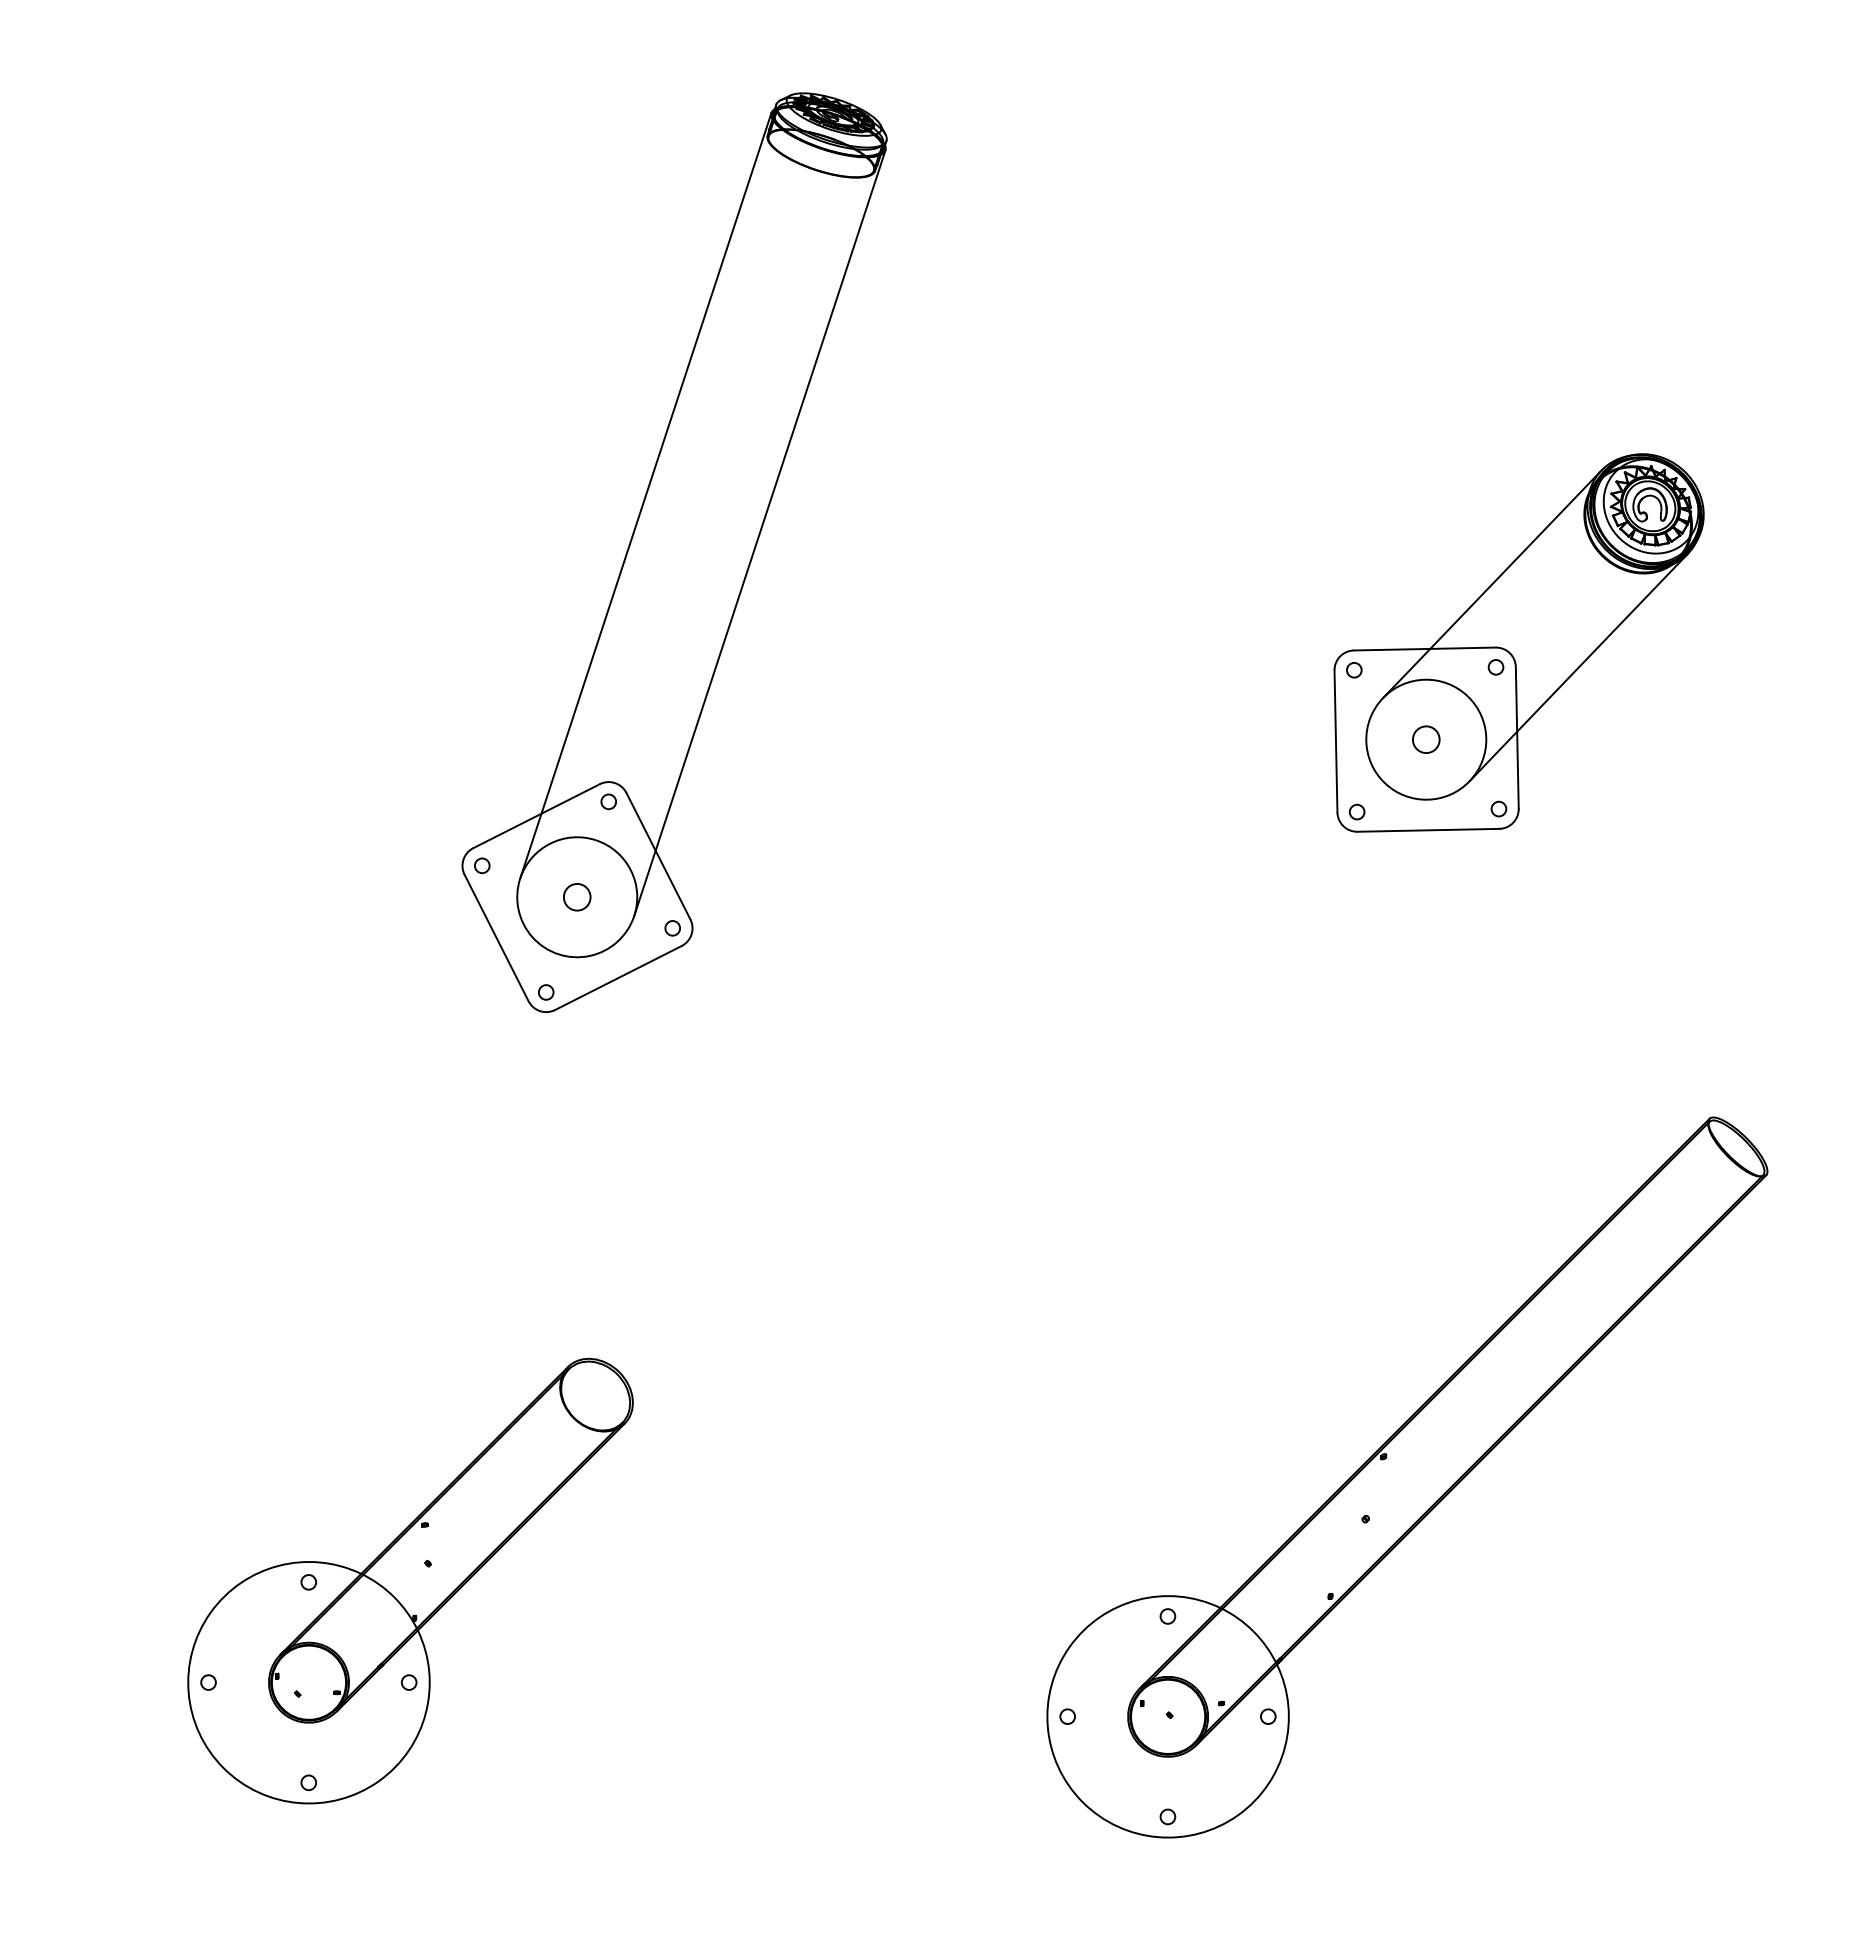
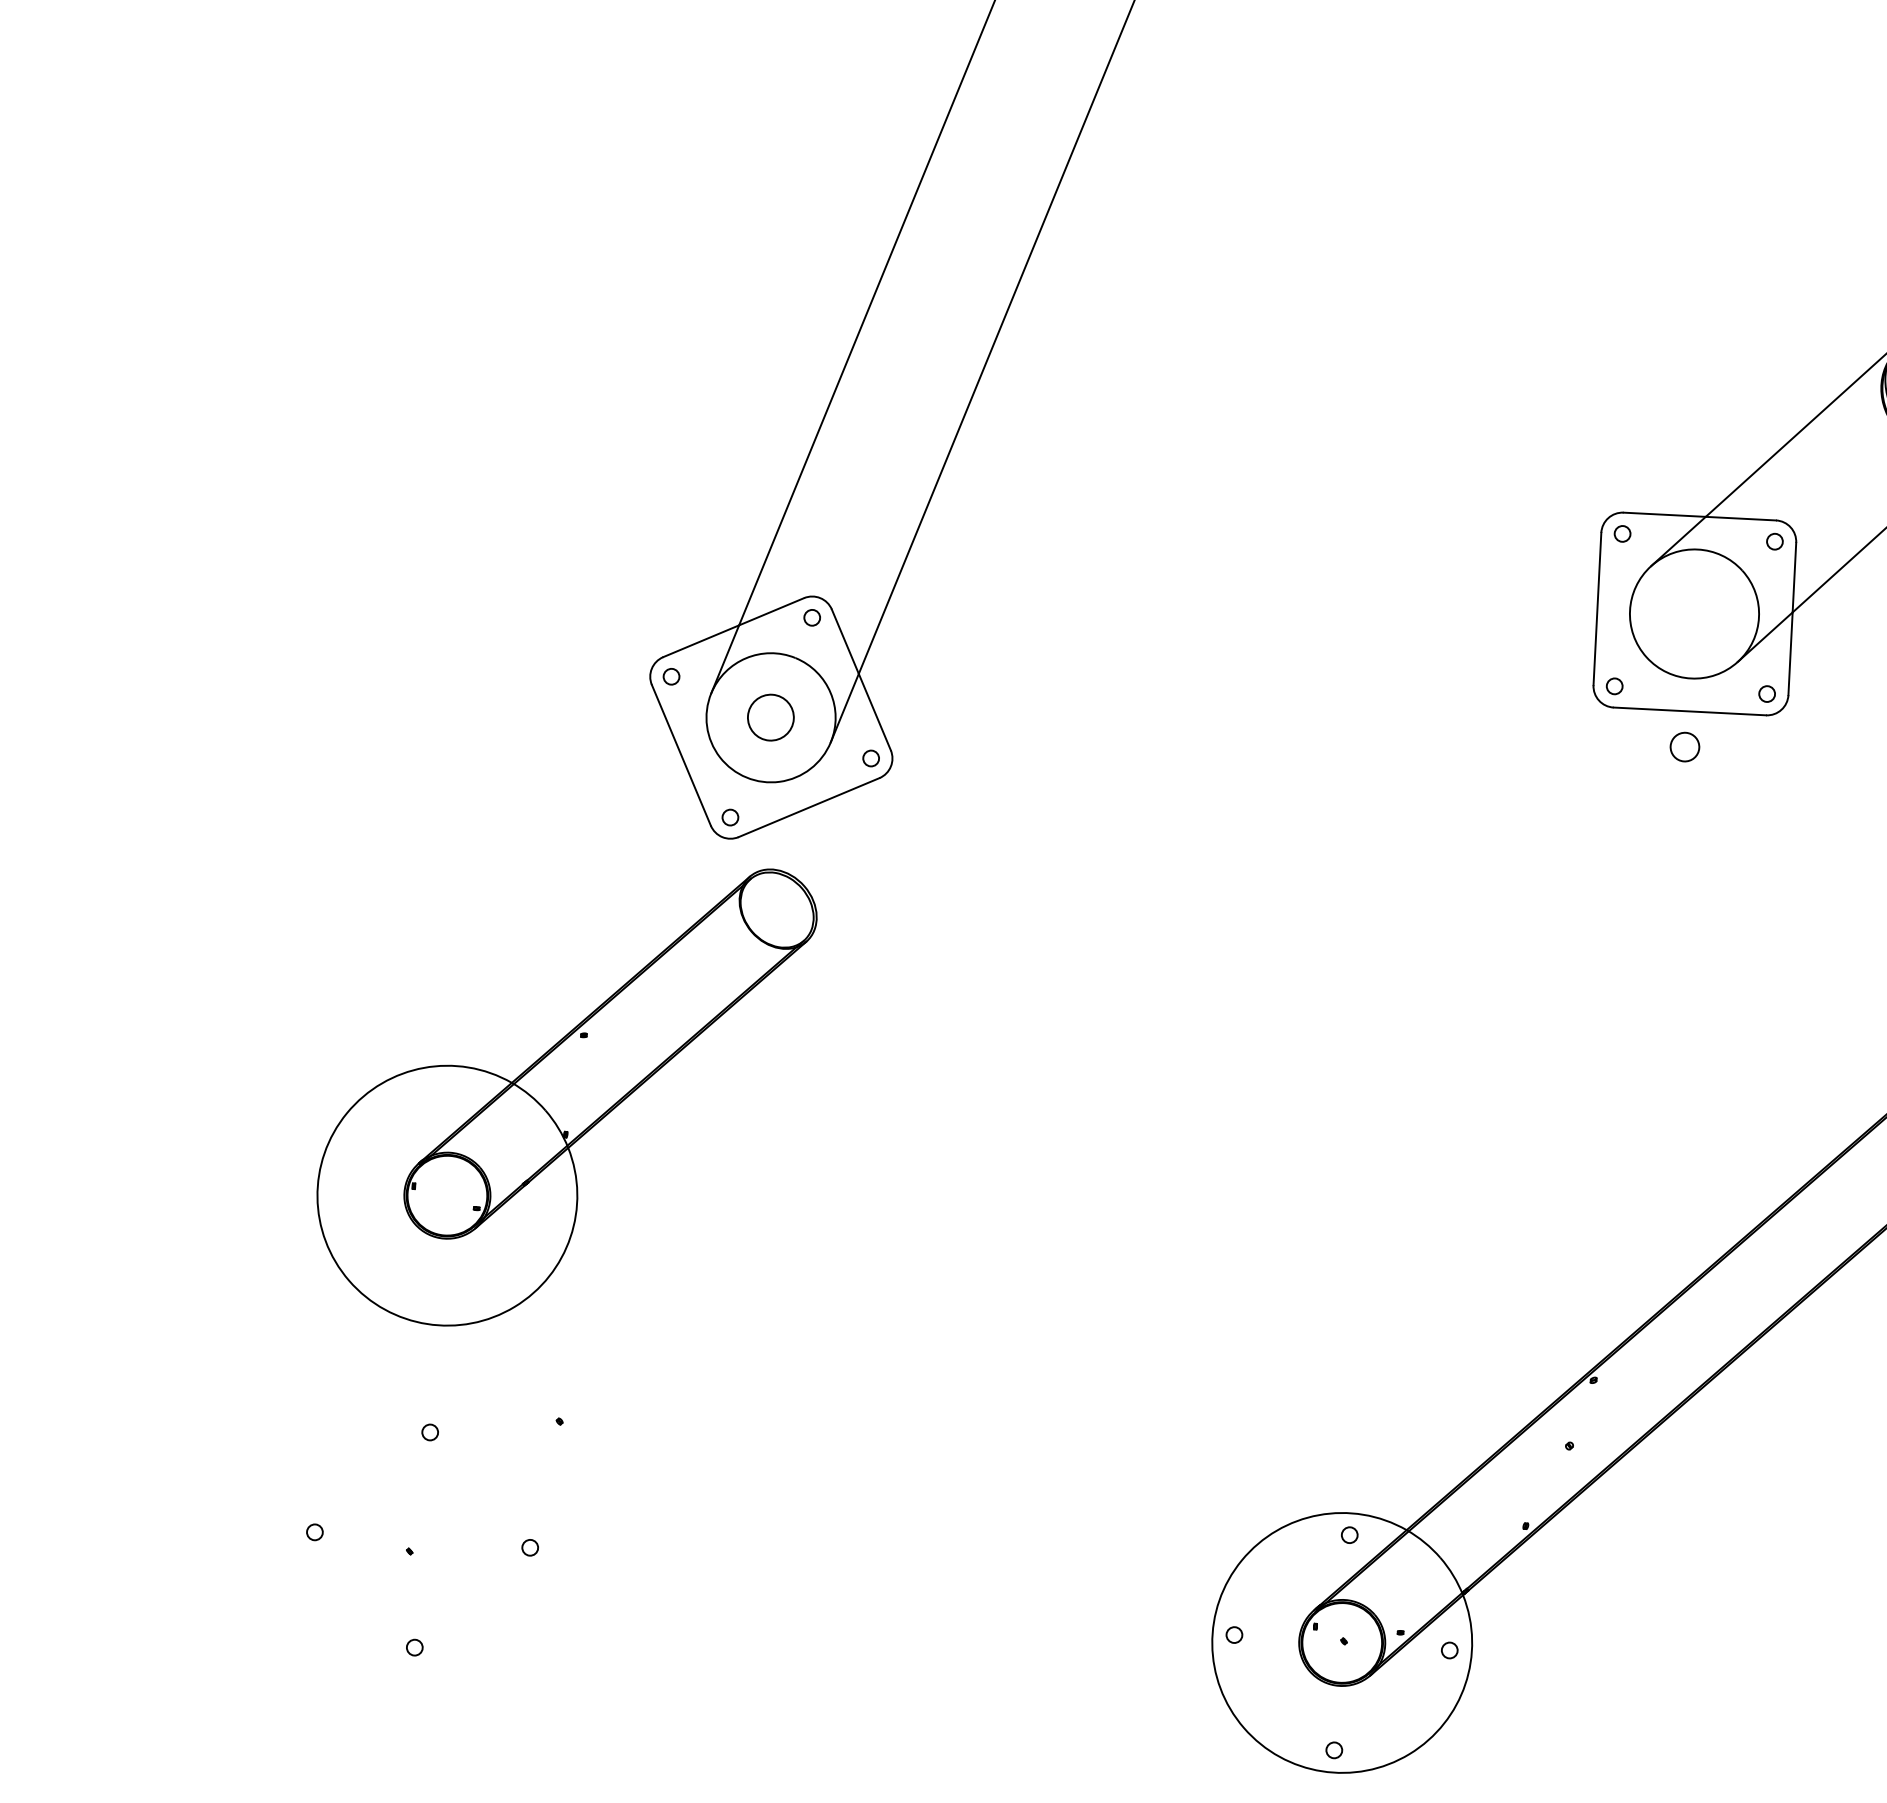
circle: (1426, 739) -> (1685, 746), moved
circle: (577, 897) -> (771, 718), size x1.6
part: (410, 1580) -> (564, 1093), moved

